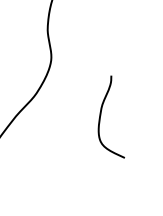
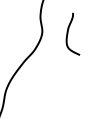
curve: (102, 117) -> (68, 34), moved

